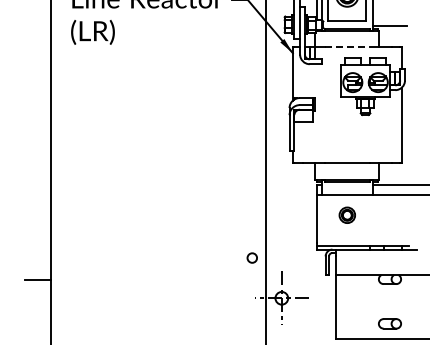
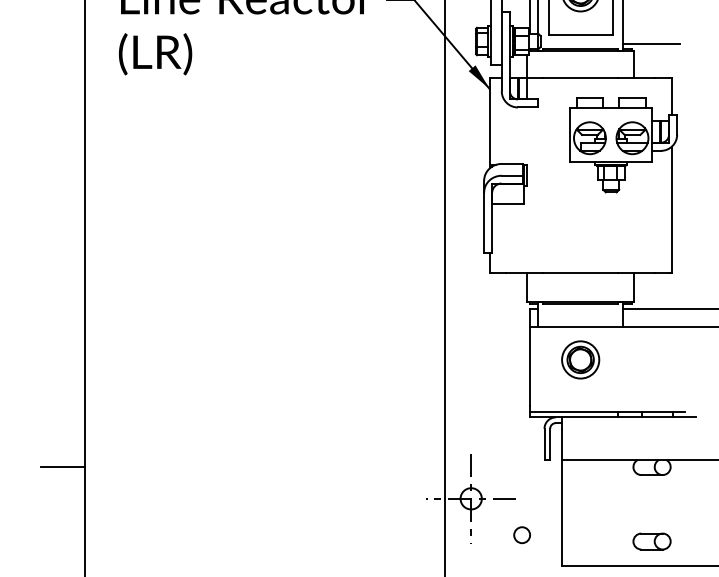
line: (347, 46) -> (581, 77), dashed -> solid
part: (347, 215) -> (581, 360), size x1.43
circle: (251, 257) -> (520, 534), moved

